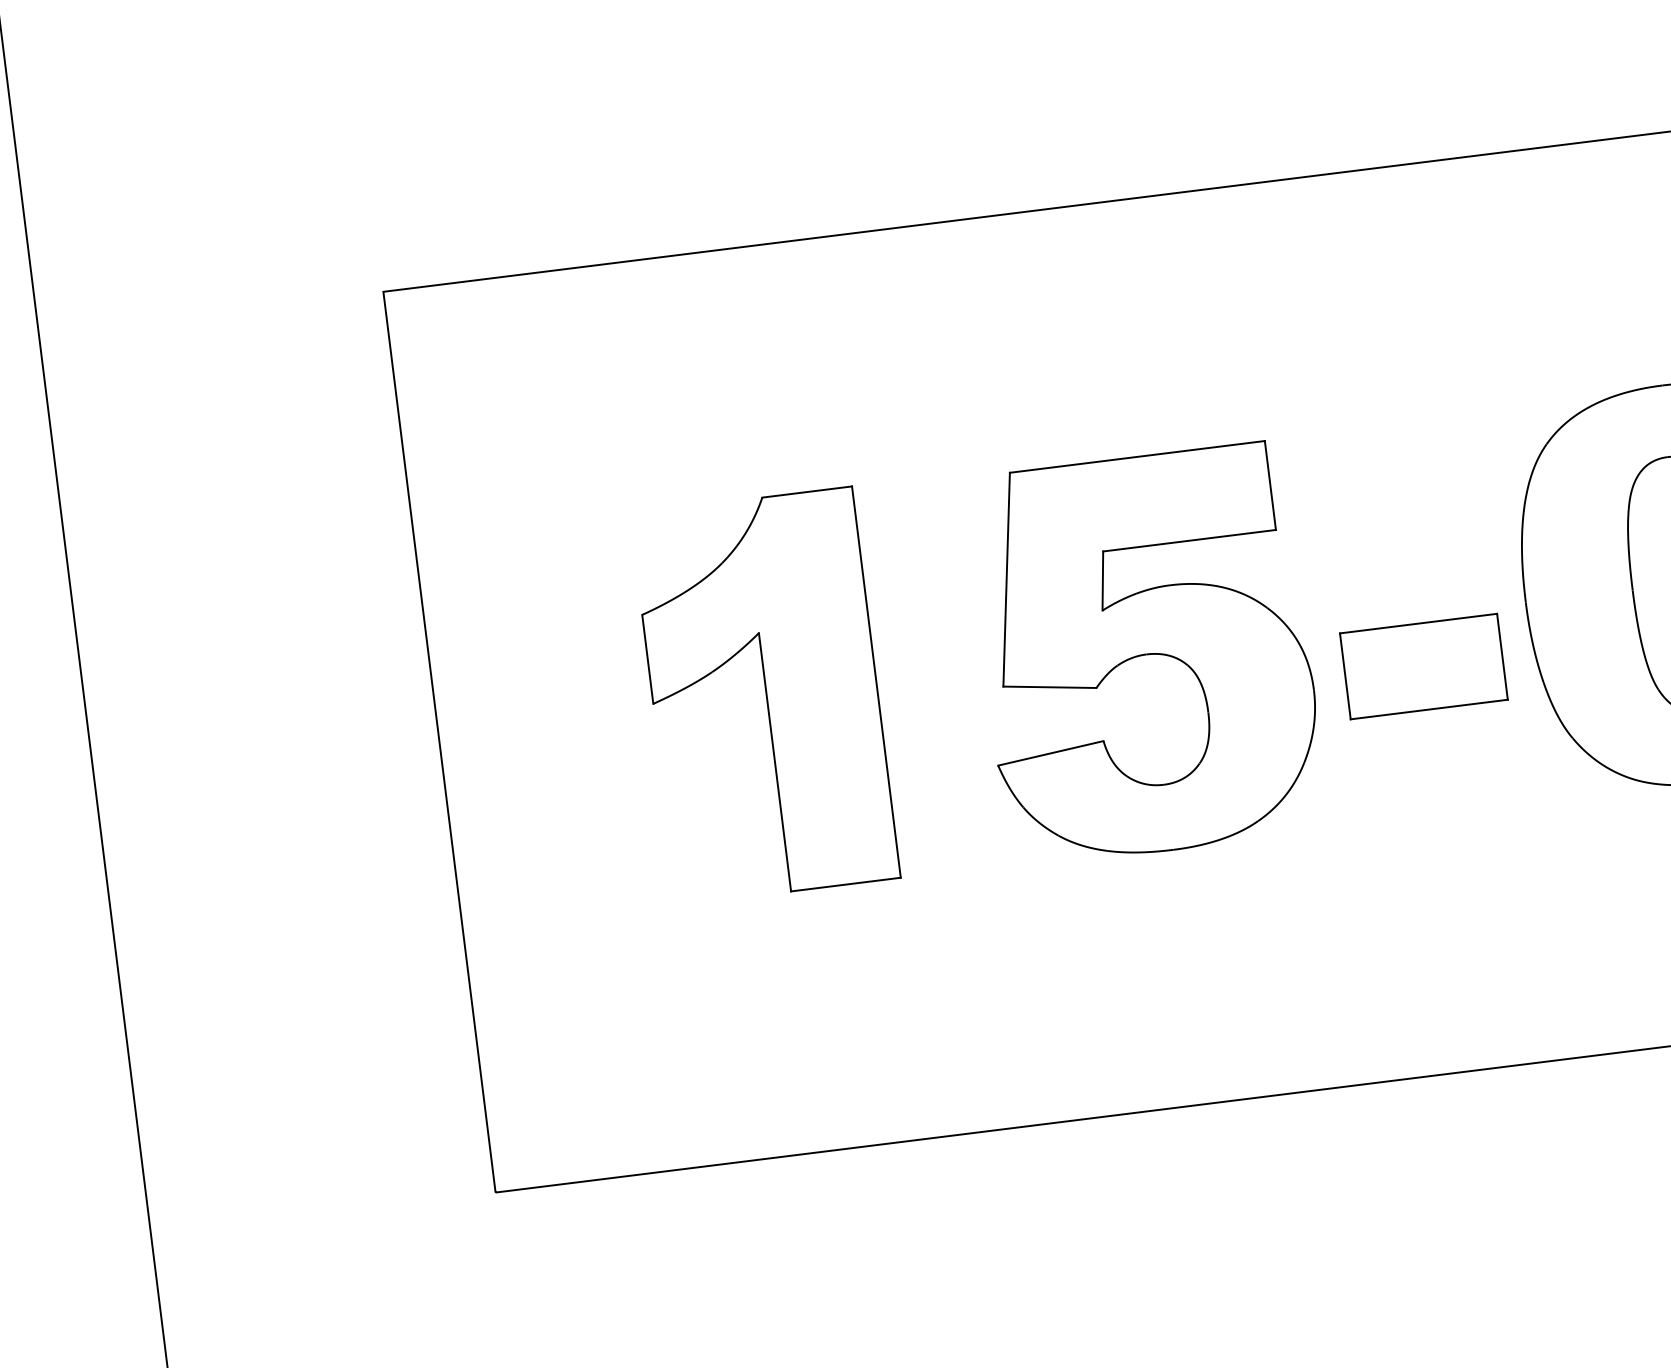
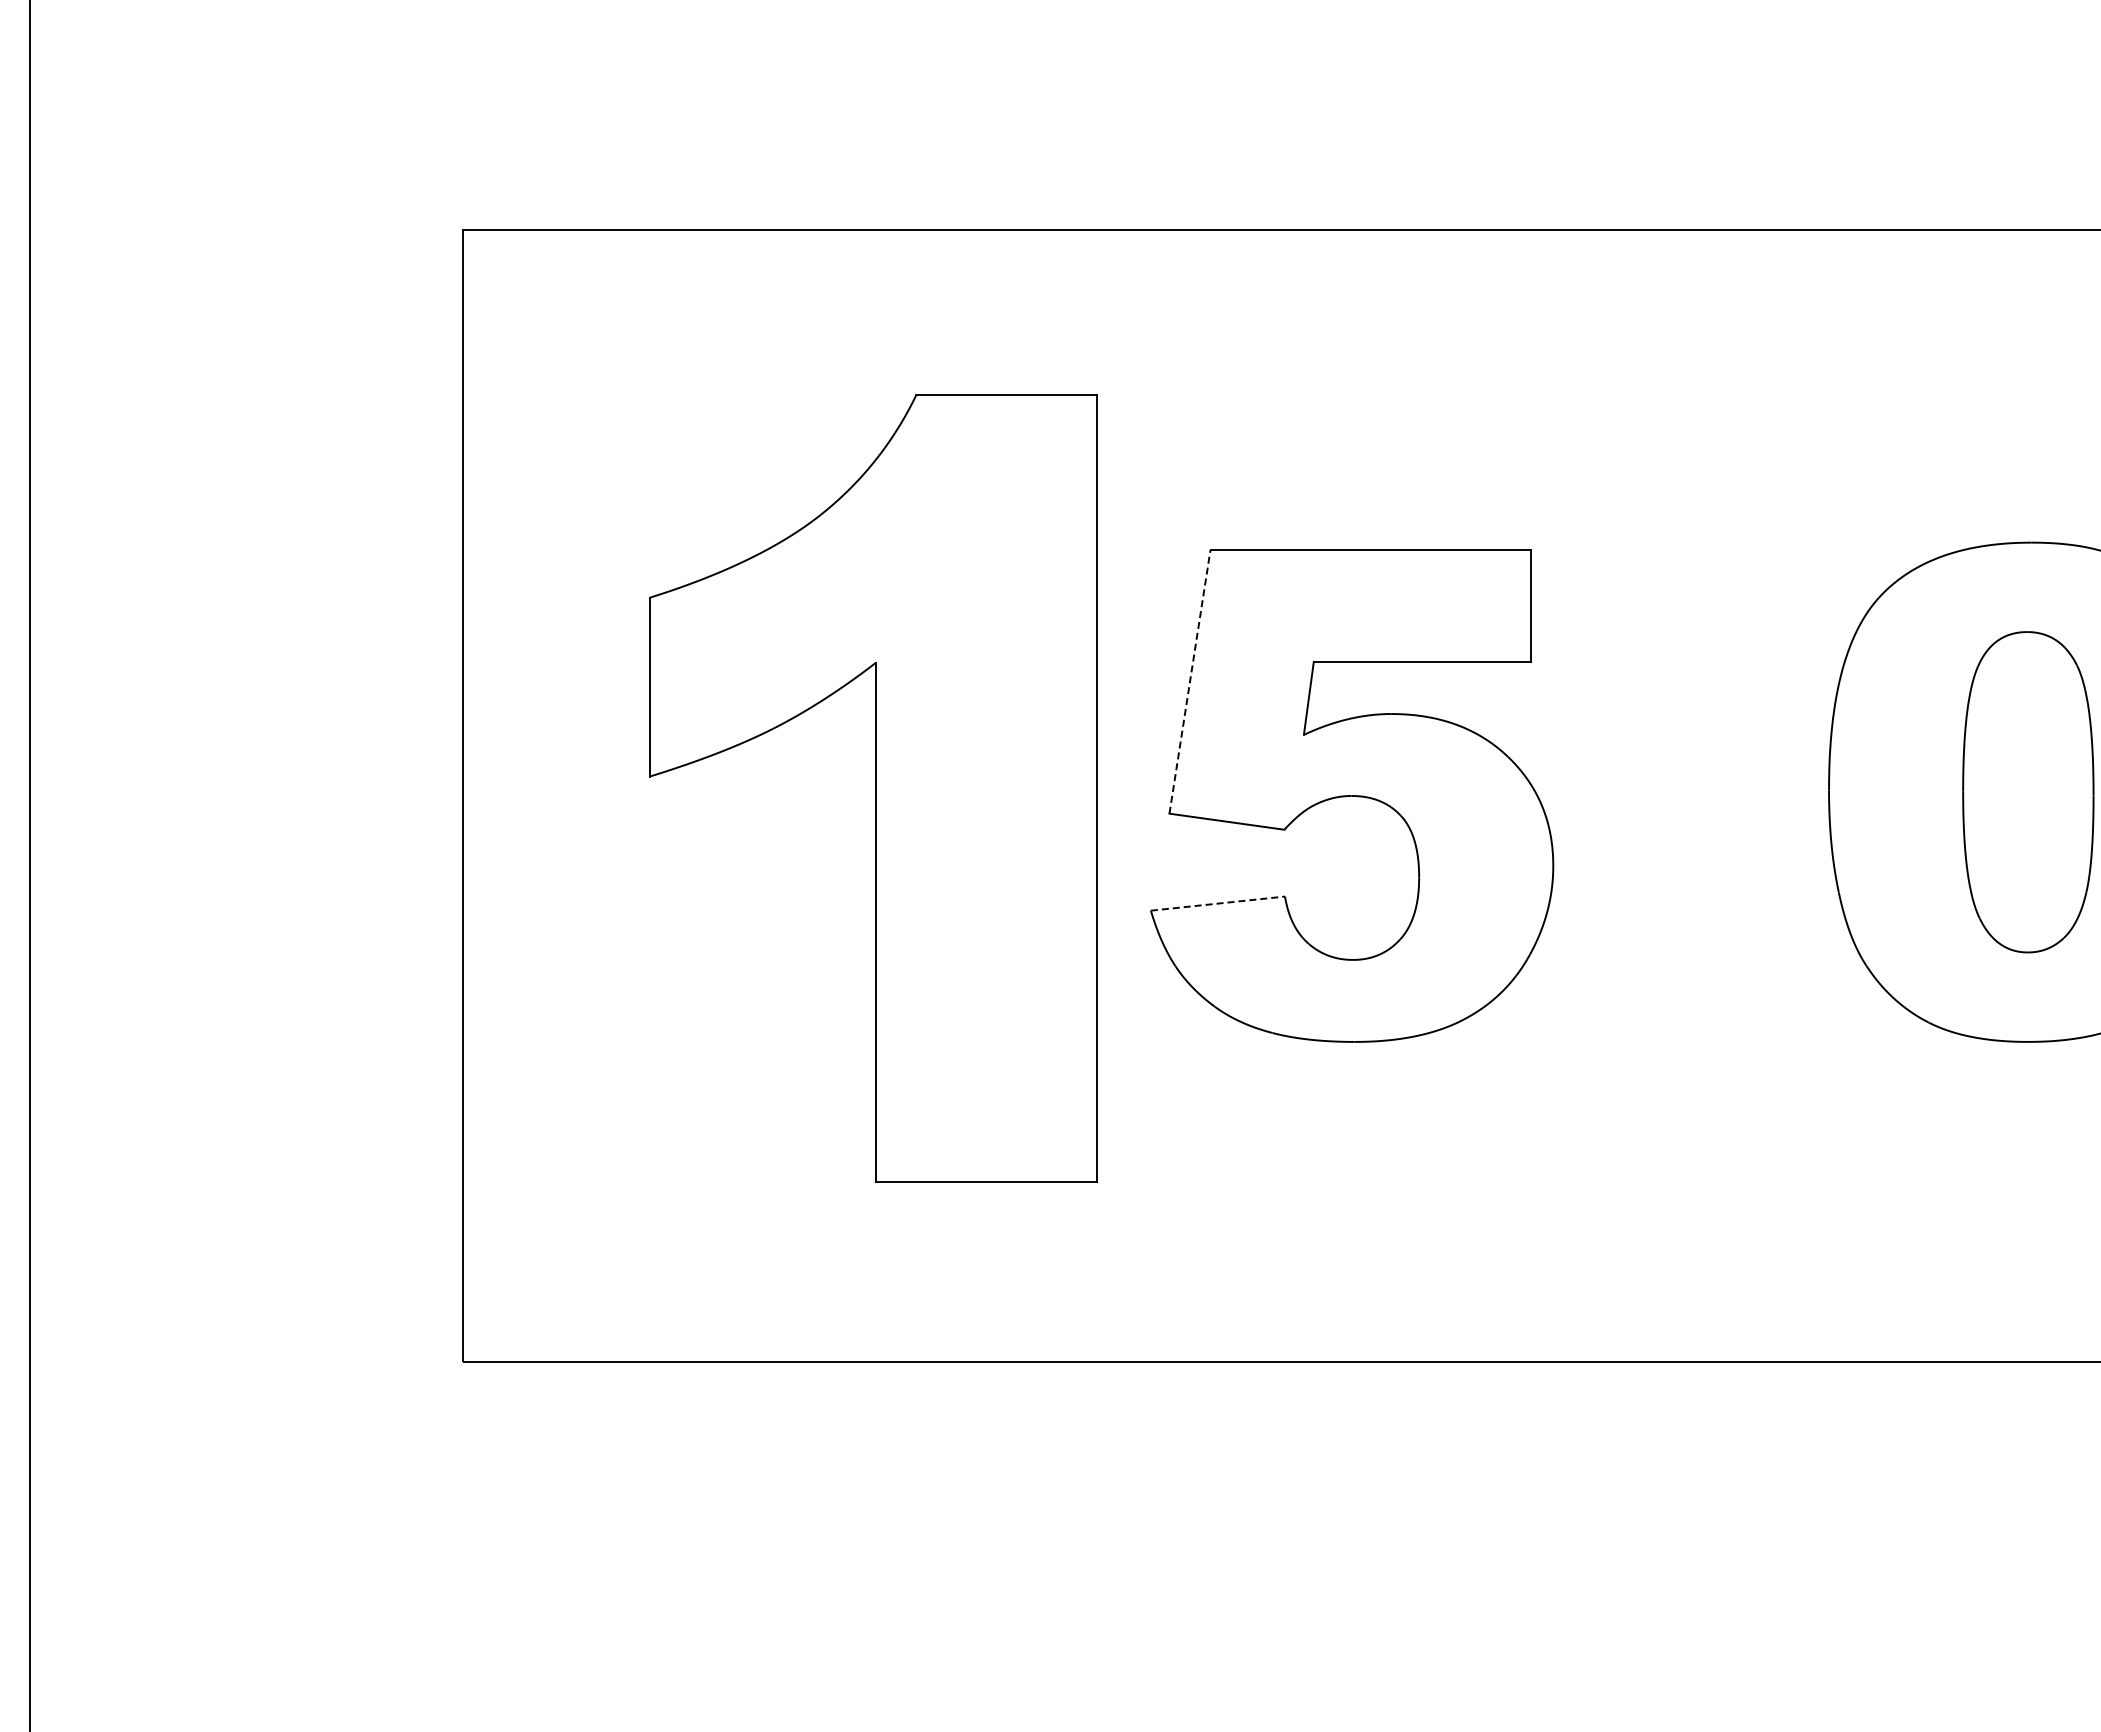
line: (1007, 579) -> (1190, 681), solid -> dashed
part: (1423, 666) -> (1692, 853), removed
part: (765, 695) -> (873, 788), size x1.6
line: (1051, 753) -> (1218, 903), solid -> dashed

